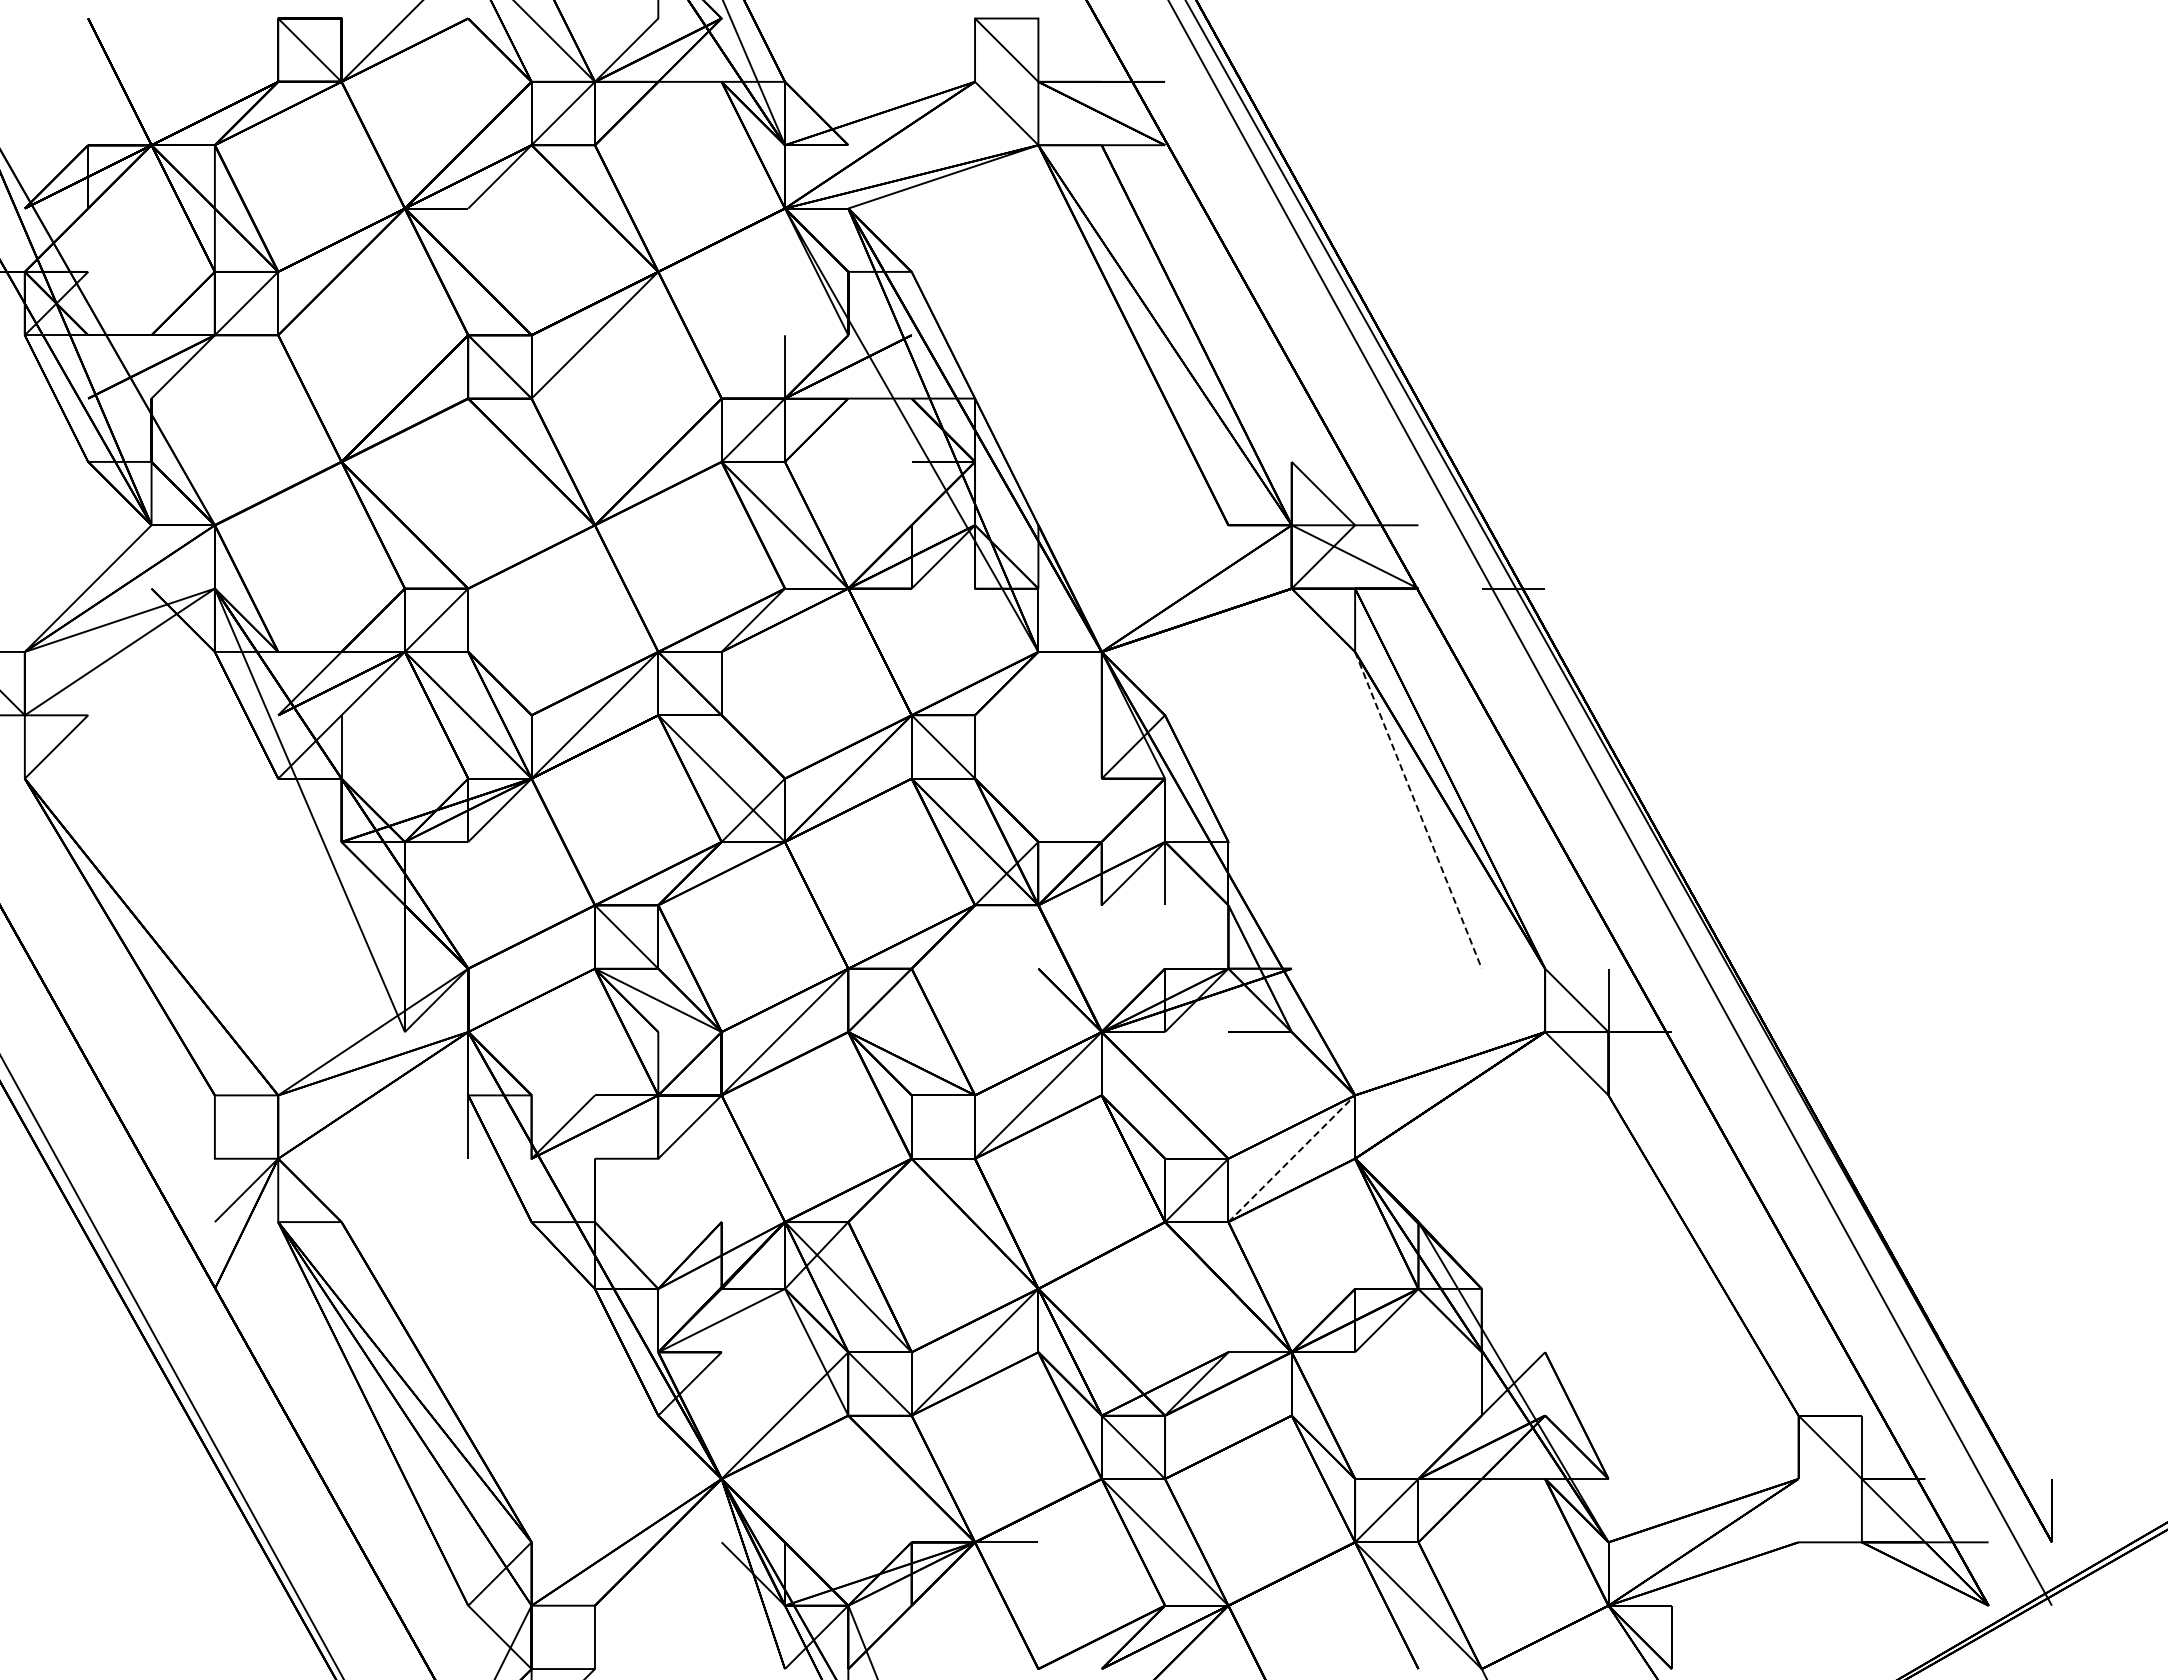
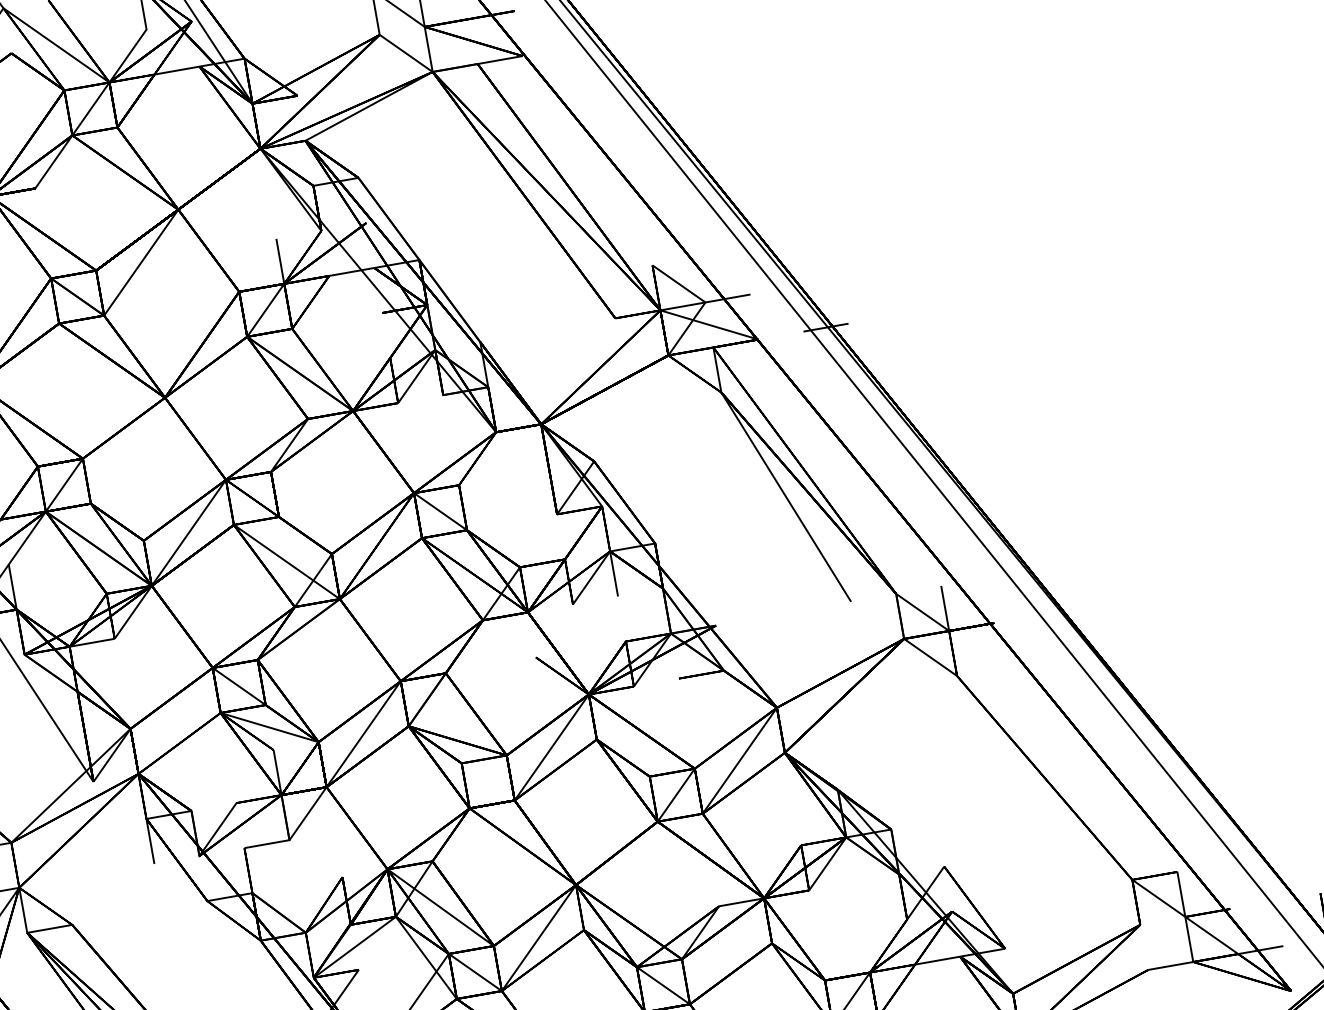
line: (1418, 810) -> (786, 497), dashed -> solid
line: (1291, 1158) -> (739, 760), dashed -> solid

